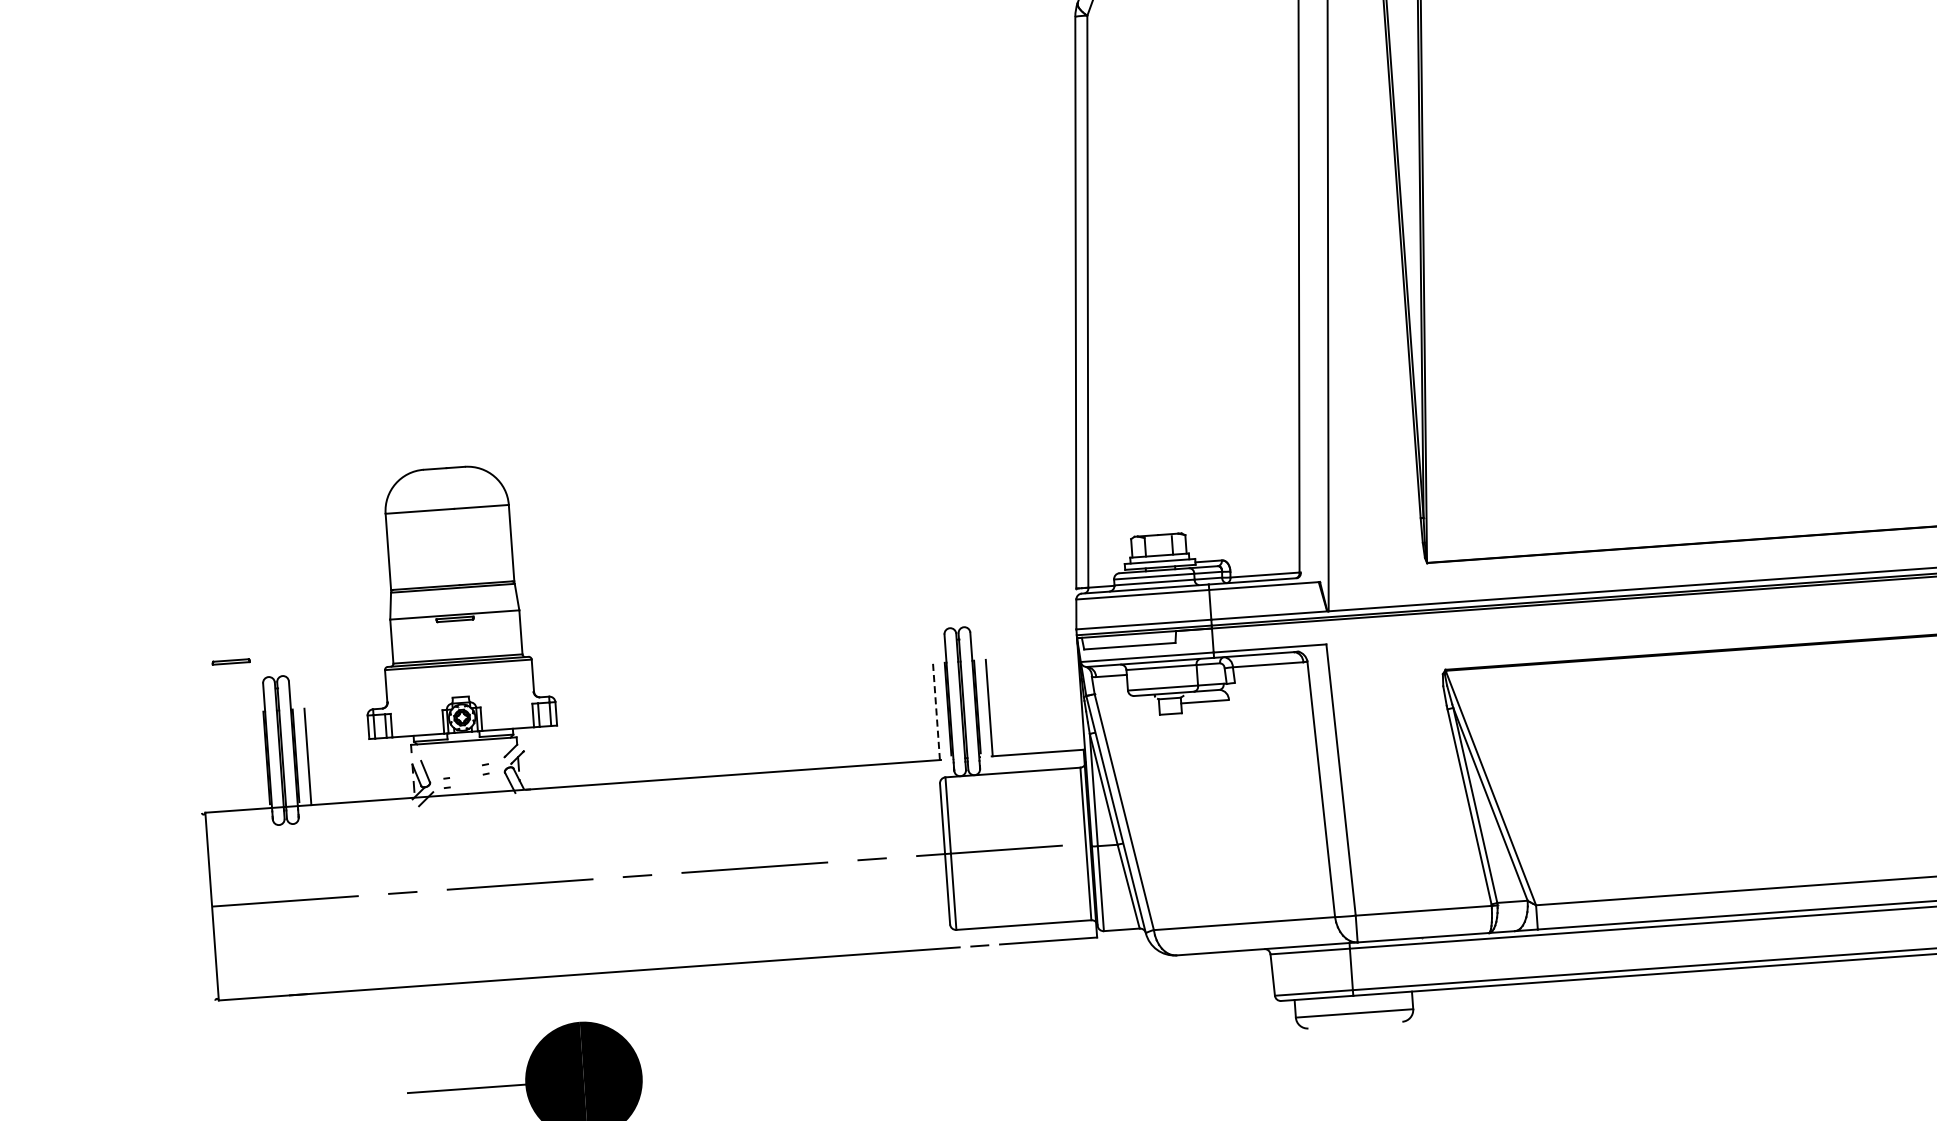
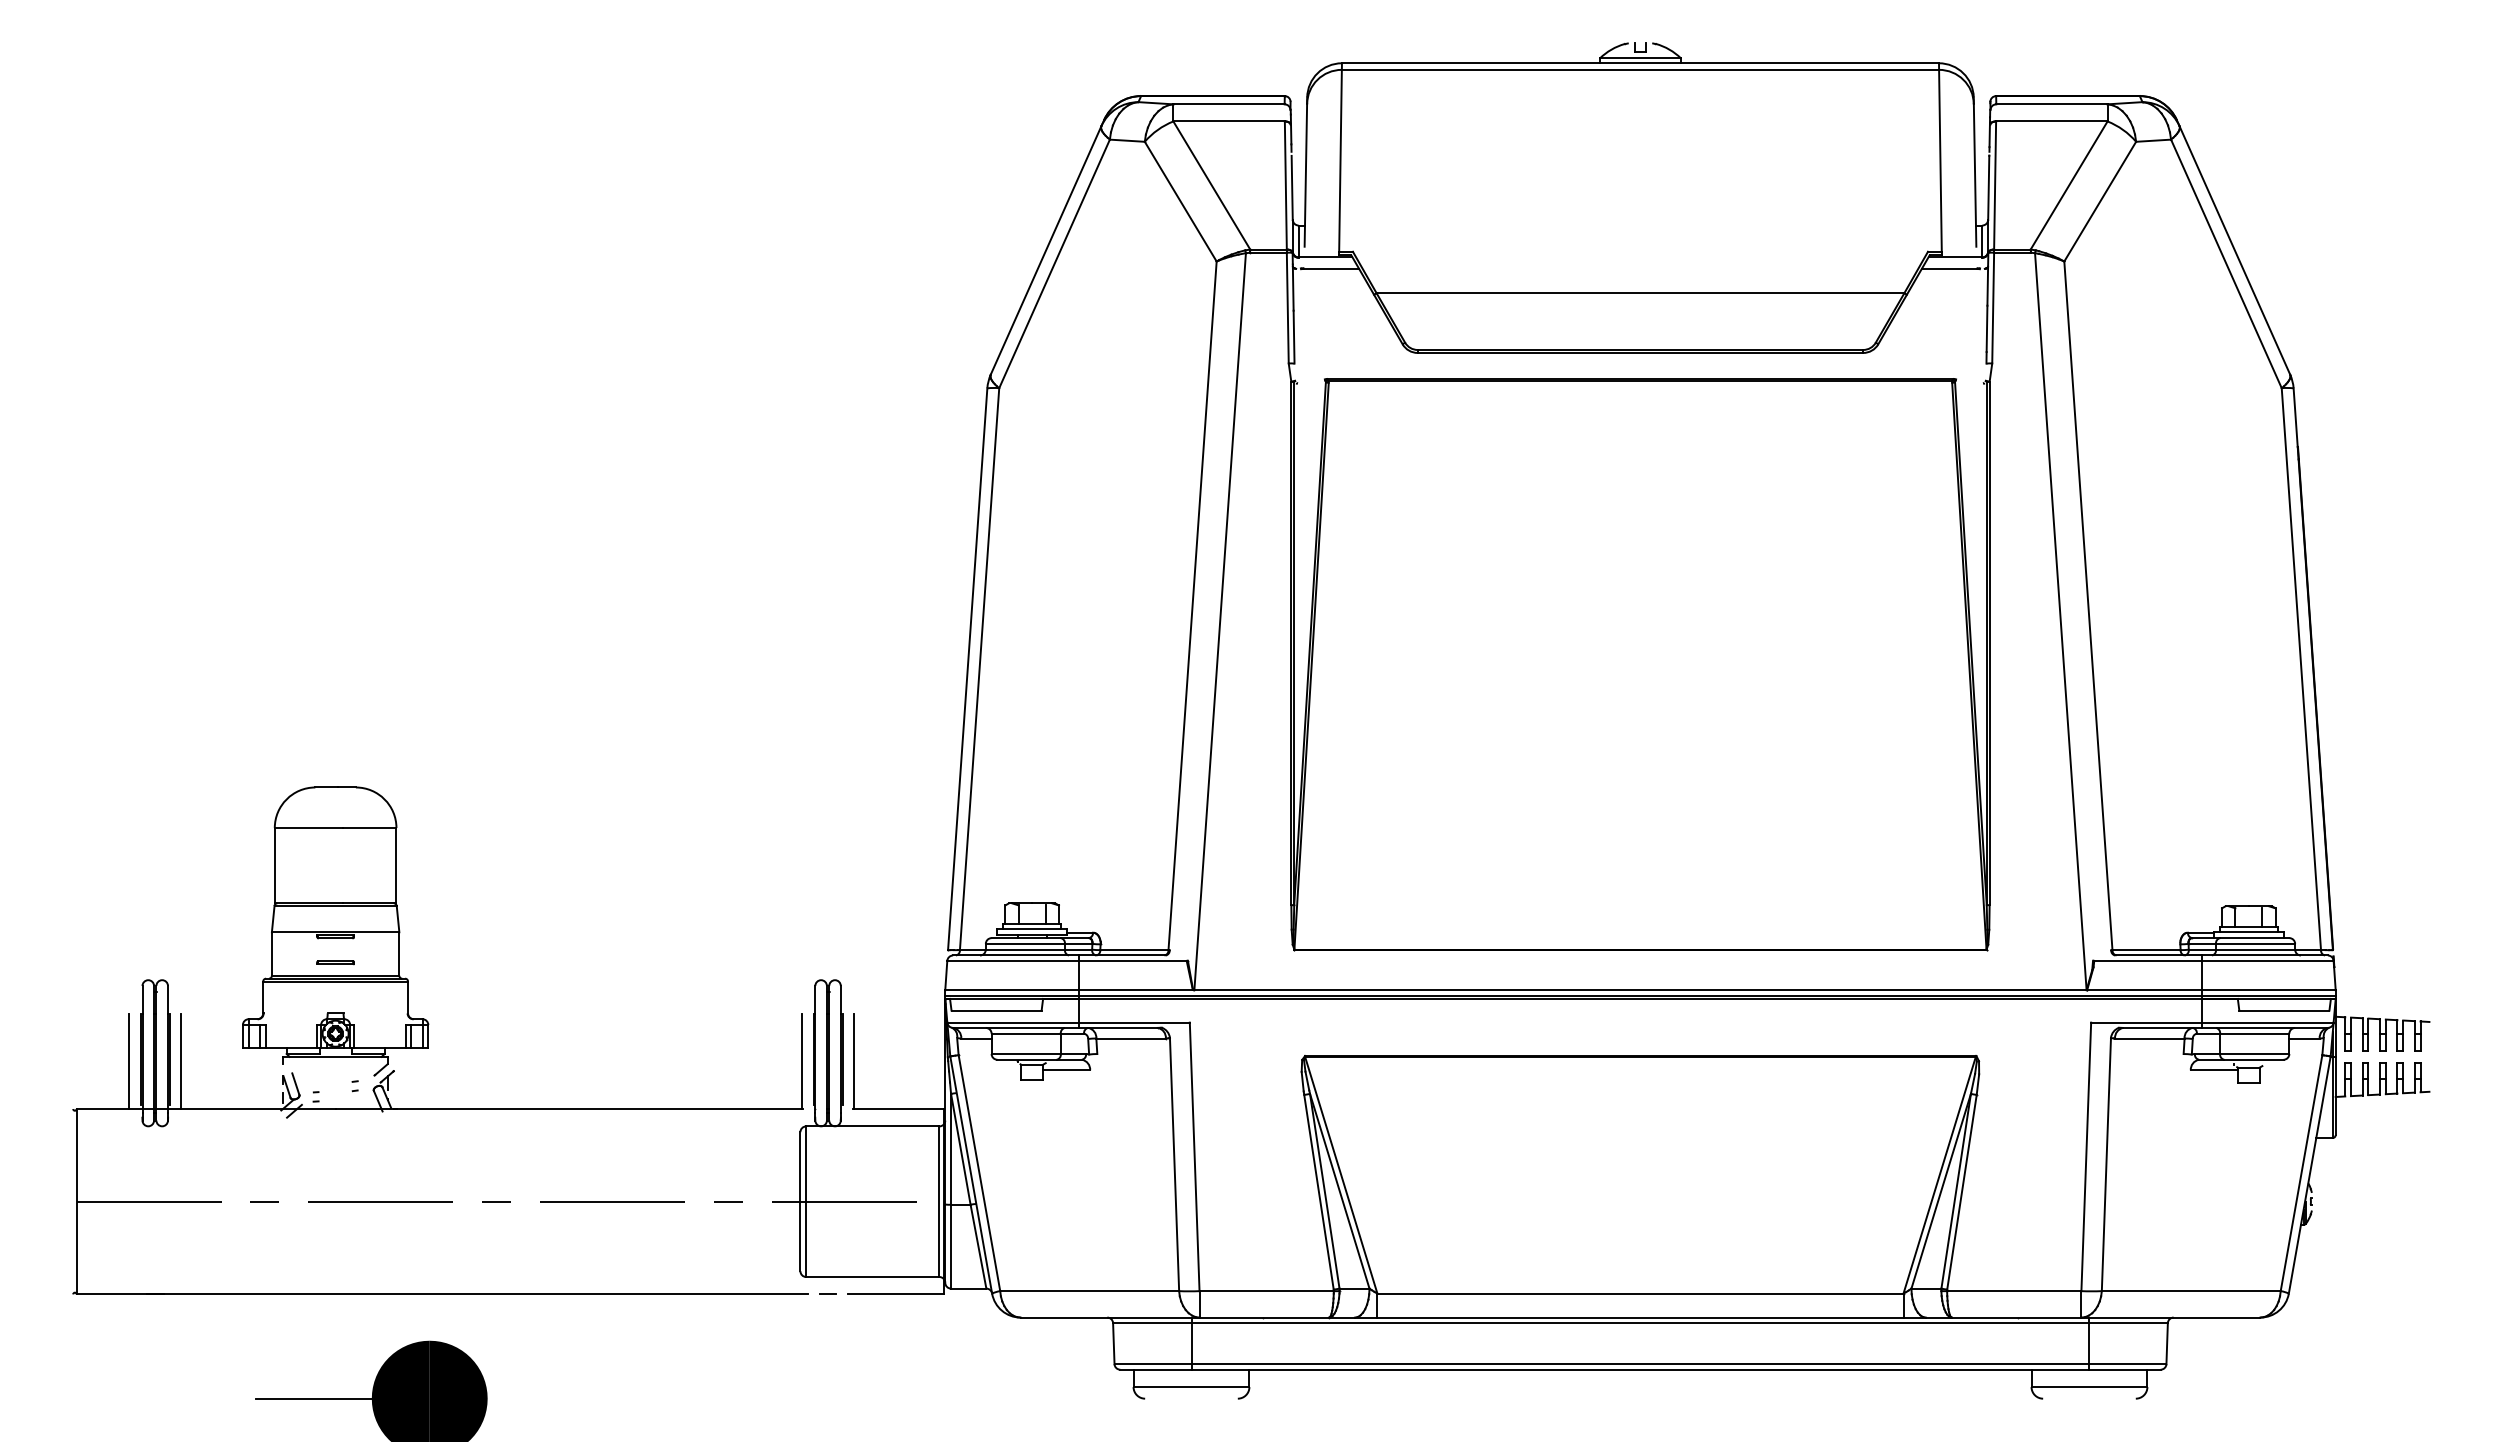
part: (231, 661) -> (335, 962), moved
line: (936, 711) -> (802, 1061), dashed -> solid
line: (255, 760) -> (129, 1061), added

